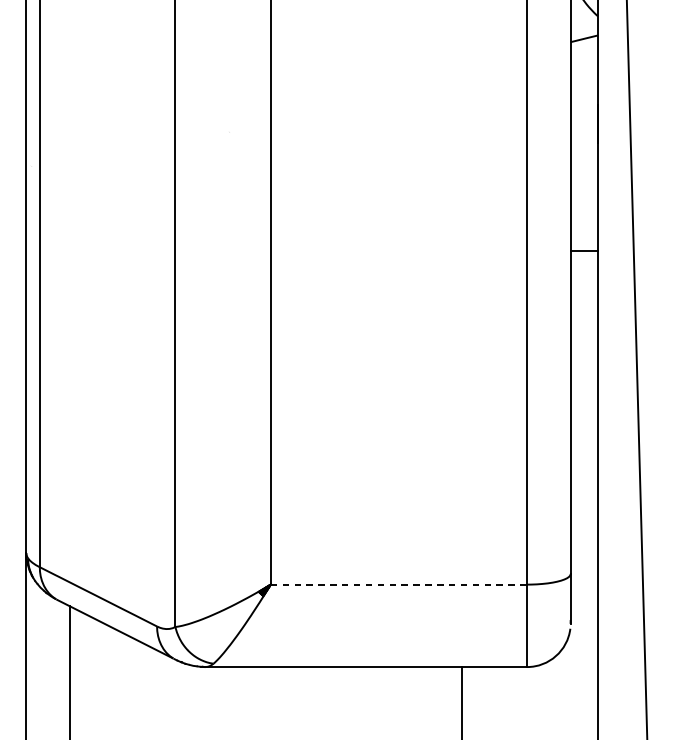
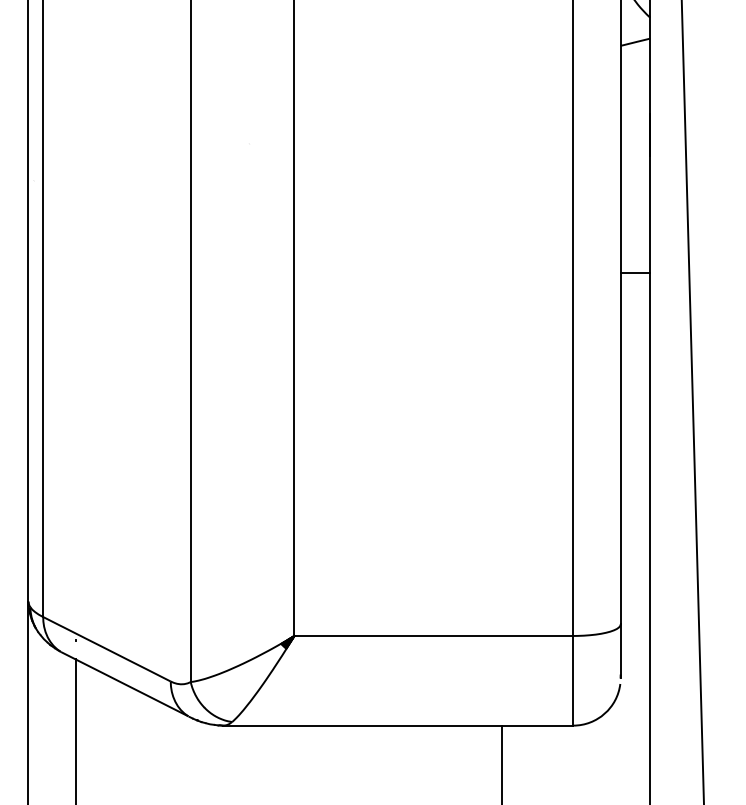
line: (399, 584) -> (434, 635), dashed -> solid

